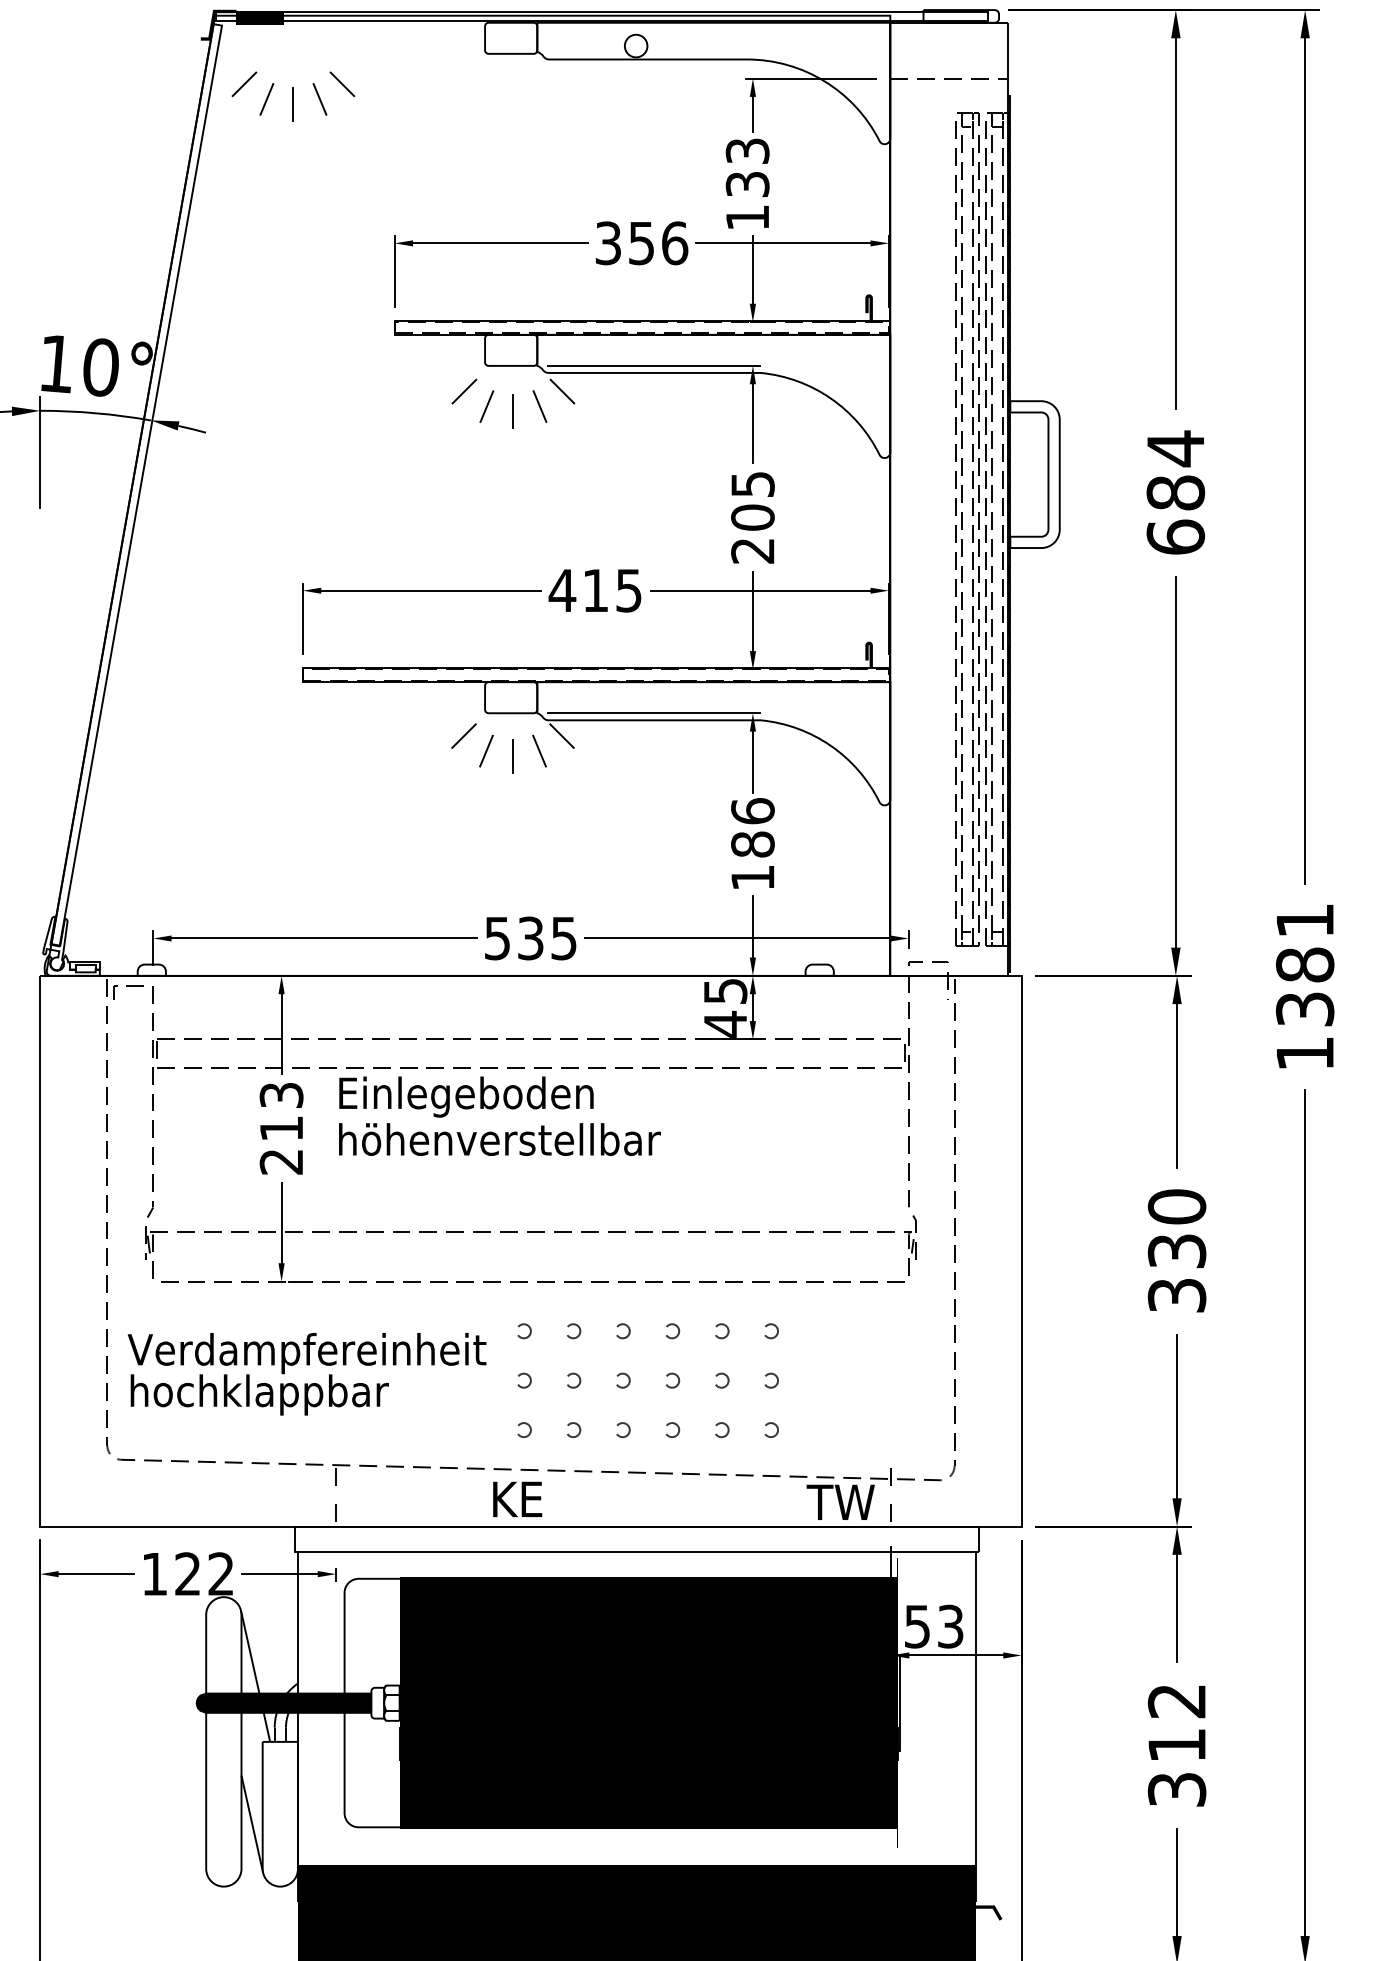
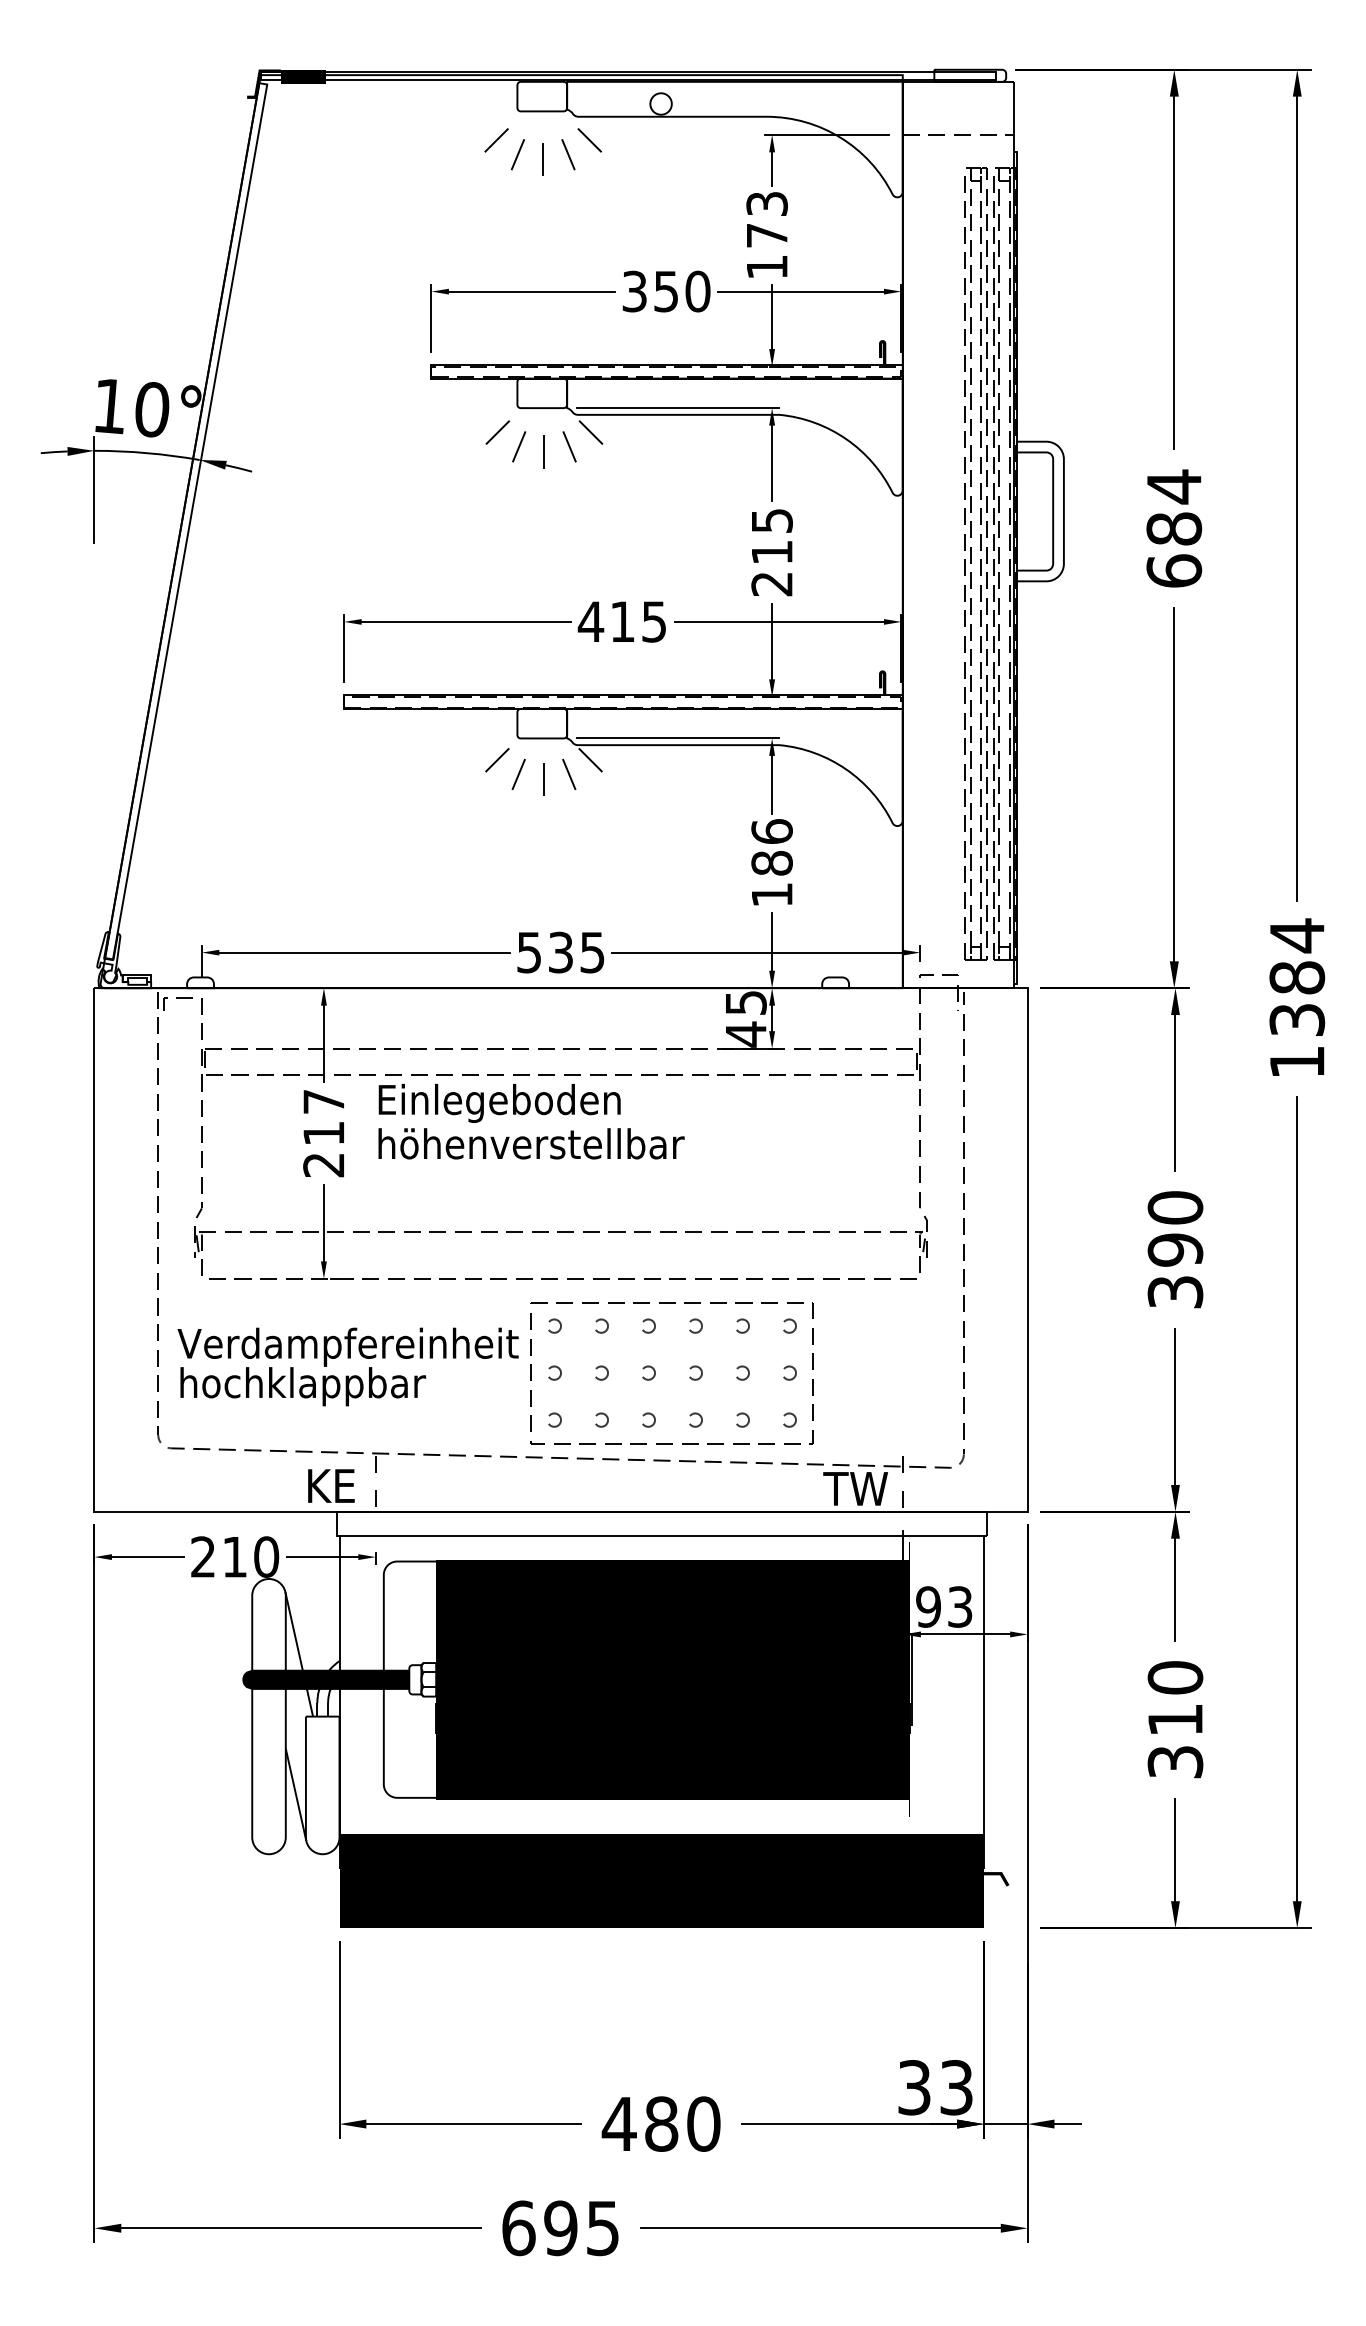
part: (292, 96) -> (542, 151), moved
text: (747, 184) -> (766, 235), 133 -> 173
text: (674, 243) -> (697, 291), 356 -> 350
text: (752, 517) -> (771, 552), 205 -> 215
text: (1305, 920) -> (1297, 935), 1381 -> 1384
text: (281, 1095) -> (323, 1101), 213 -> 217
text: (1177, 1250) -> (1175, 1249), 330 -> 390
part: (647, 1307) -> (671, 1303), added
text: (517, 1498) -> (331, 1485), moved
text: (188, 1573) -> (235, 1556), 122 -> 210
text: (917, 1626) -> (928, 1606), 53 -> 93
text: (1177, 1700) -> (1175, 1677), 312 -> 310

